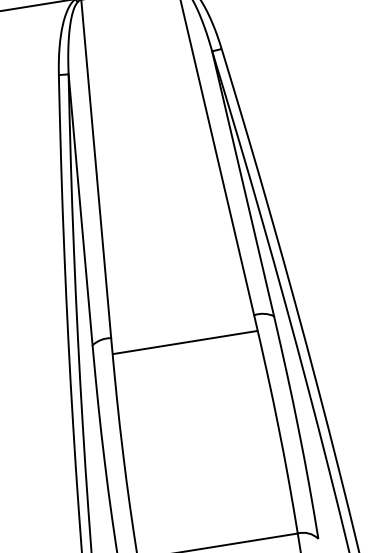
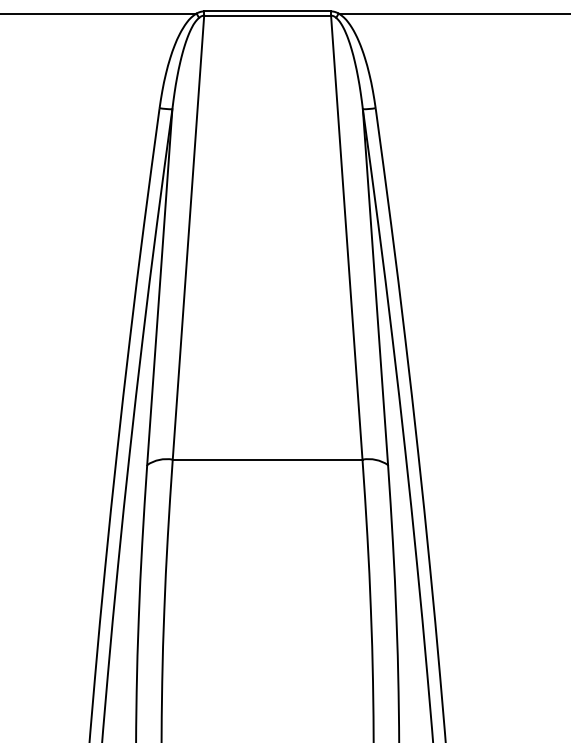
line: (185, 342) -> (267, 459), moved

